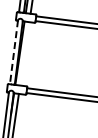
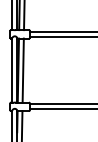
line: (14, 52) -> (12, 70), dashed -> solid
line: (24, 53) -> (22, 70), added

